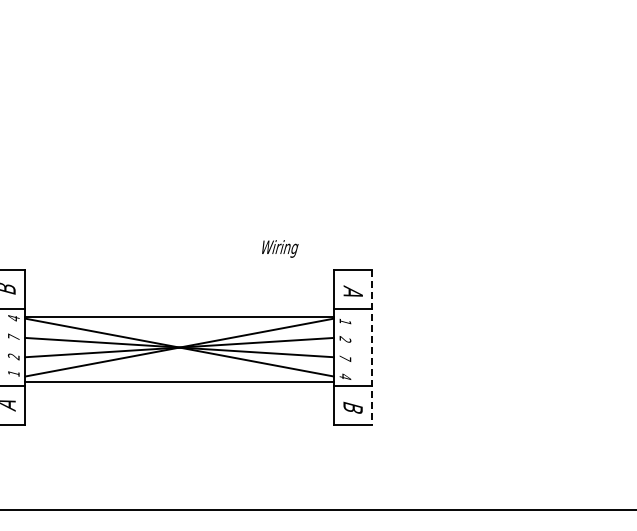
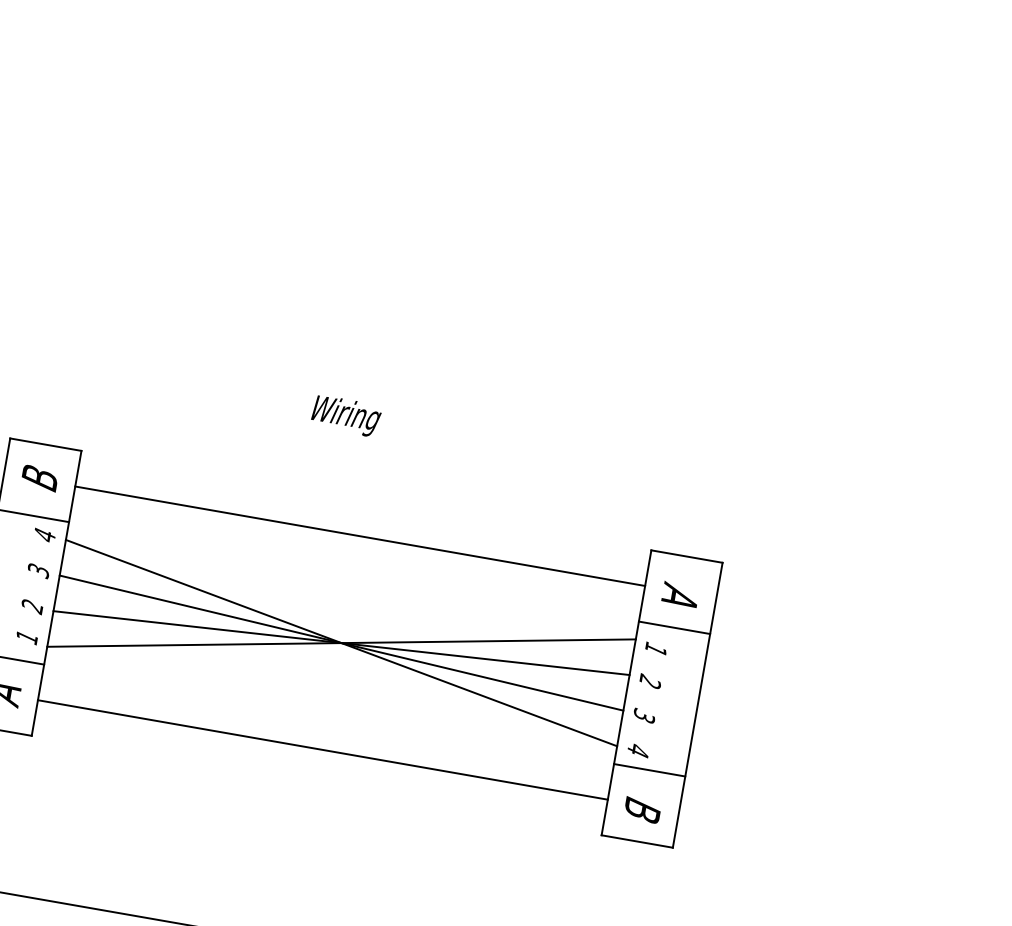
text: (280, 248) -> (346, 415), moved
line: (179, 316) -> (360, 535), moved
text: (13, 336) -> (38, 569), 7 -> 3
line: (372, 348) -> (697, 706), dashed -> solid
text: (345, 357) -> (644, 714), 7 -> 3
line: (179, 382) -> (322, 750), moved

